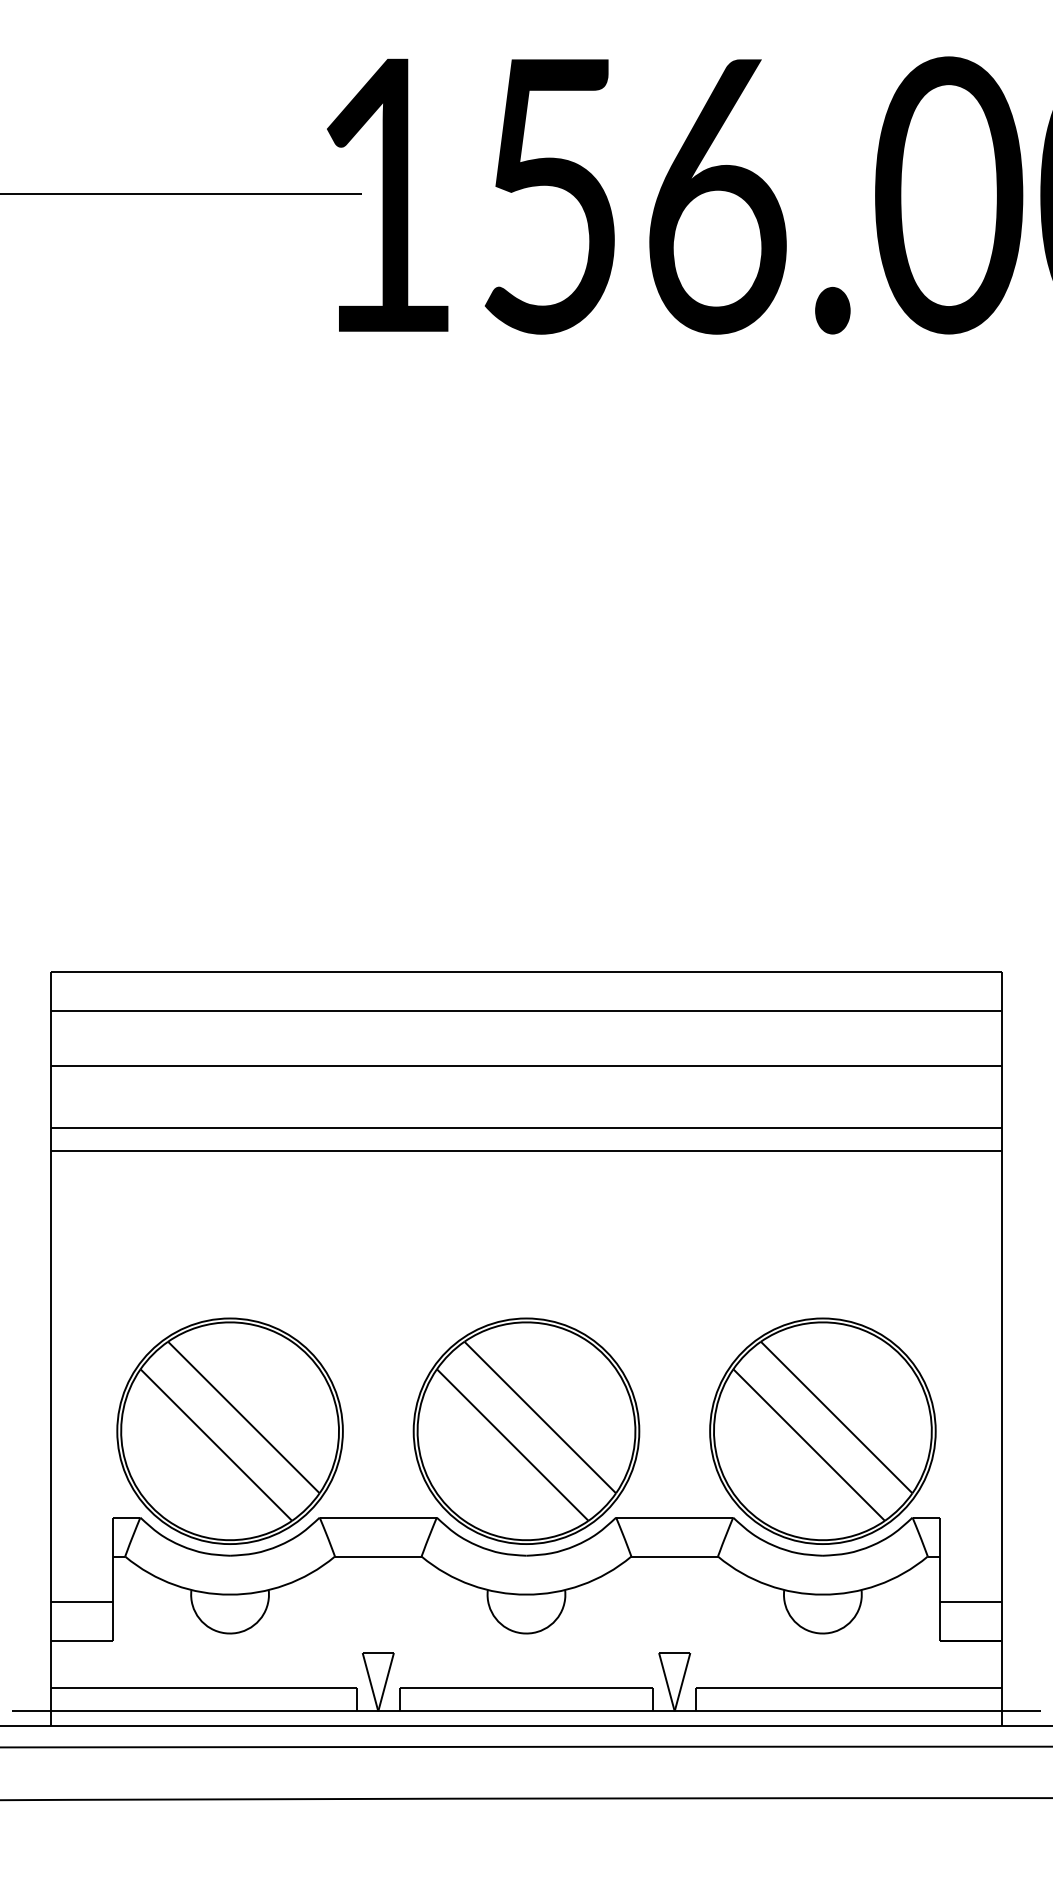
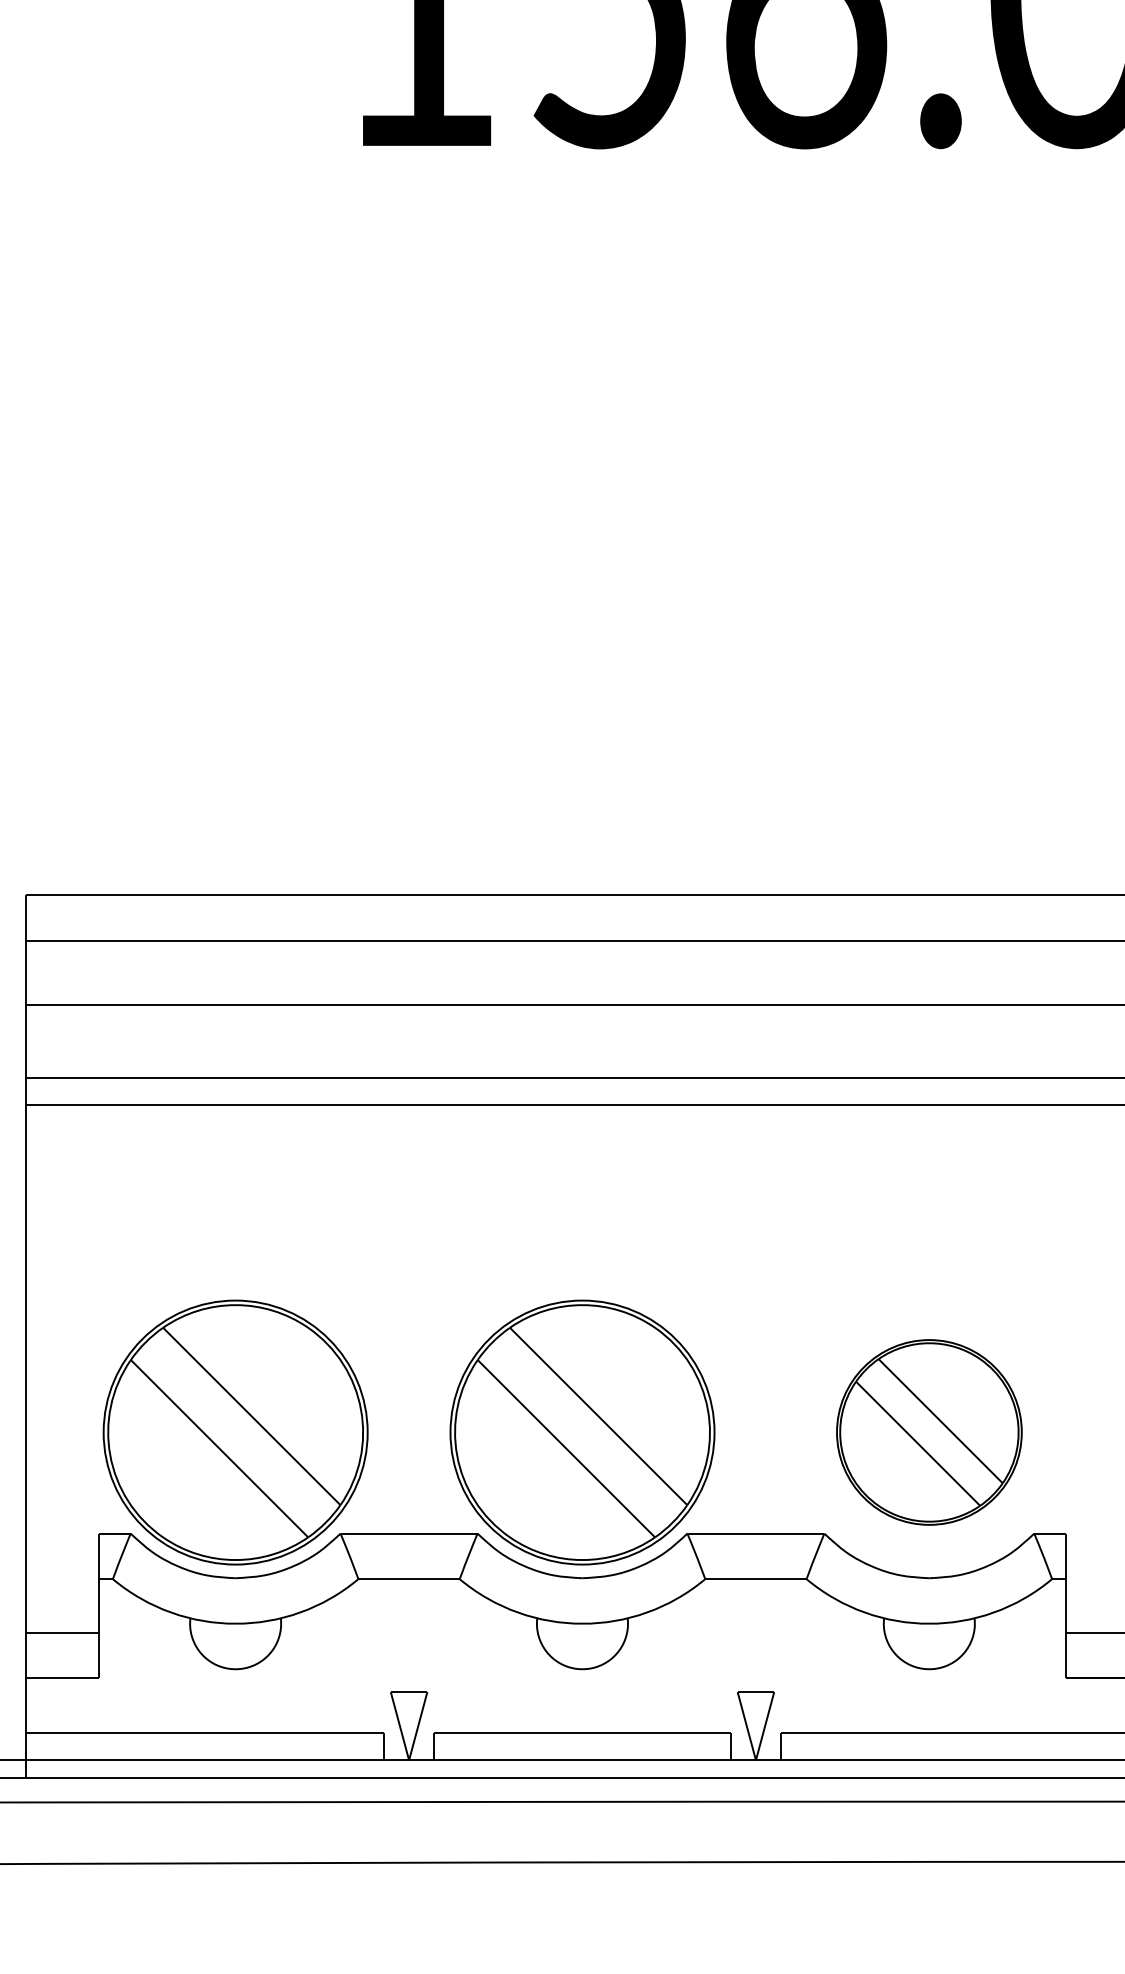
part: (822, 1430) -> (928, 1431), size x0.7

